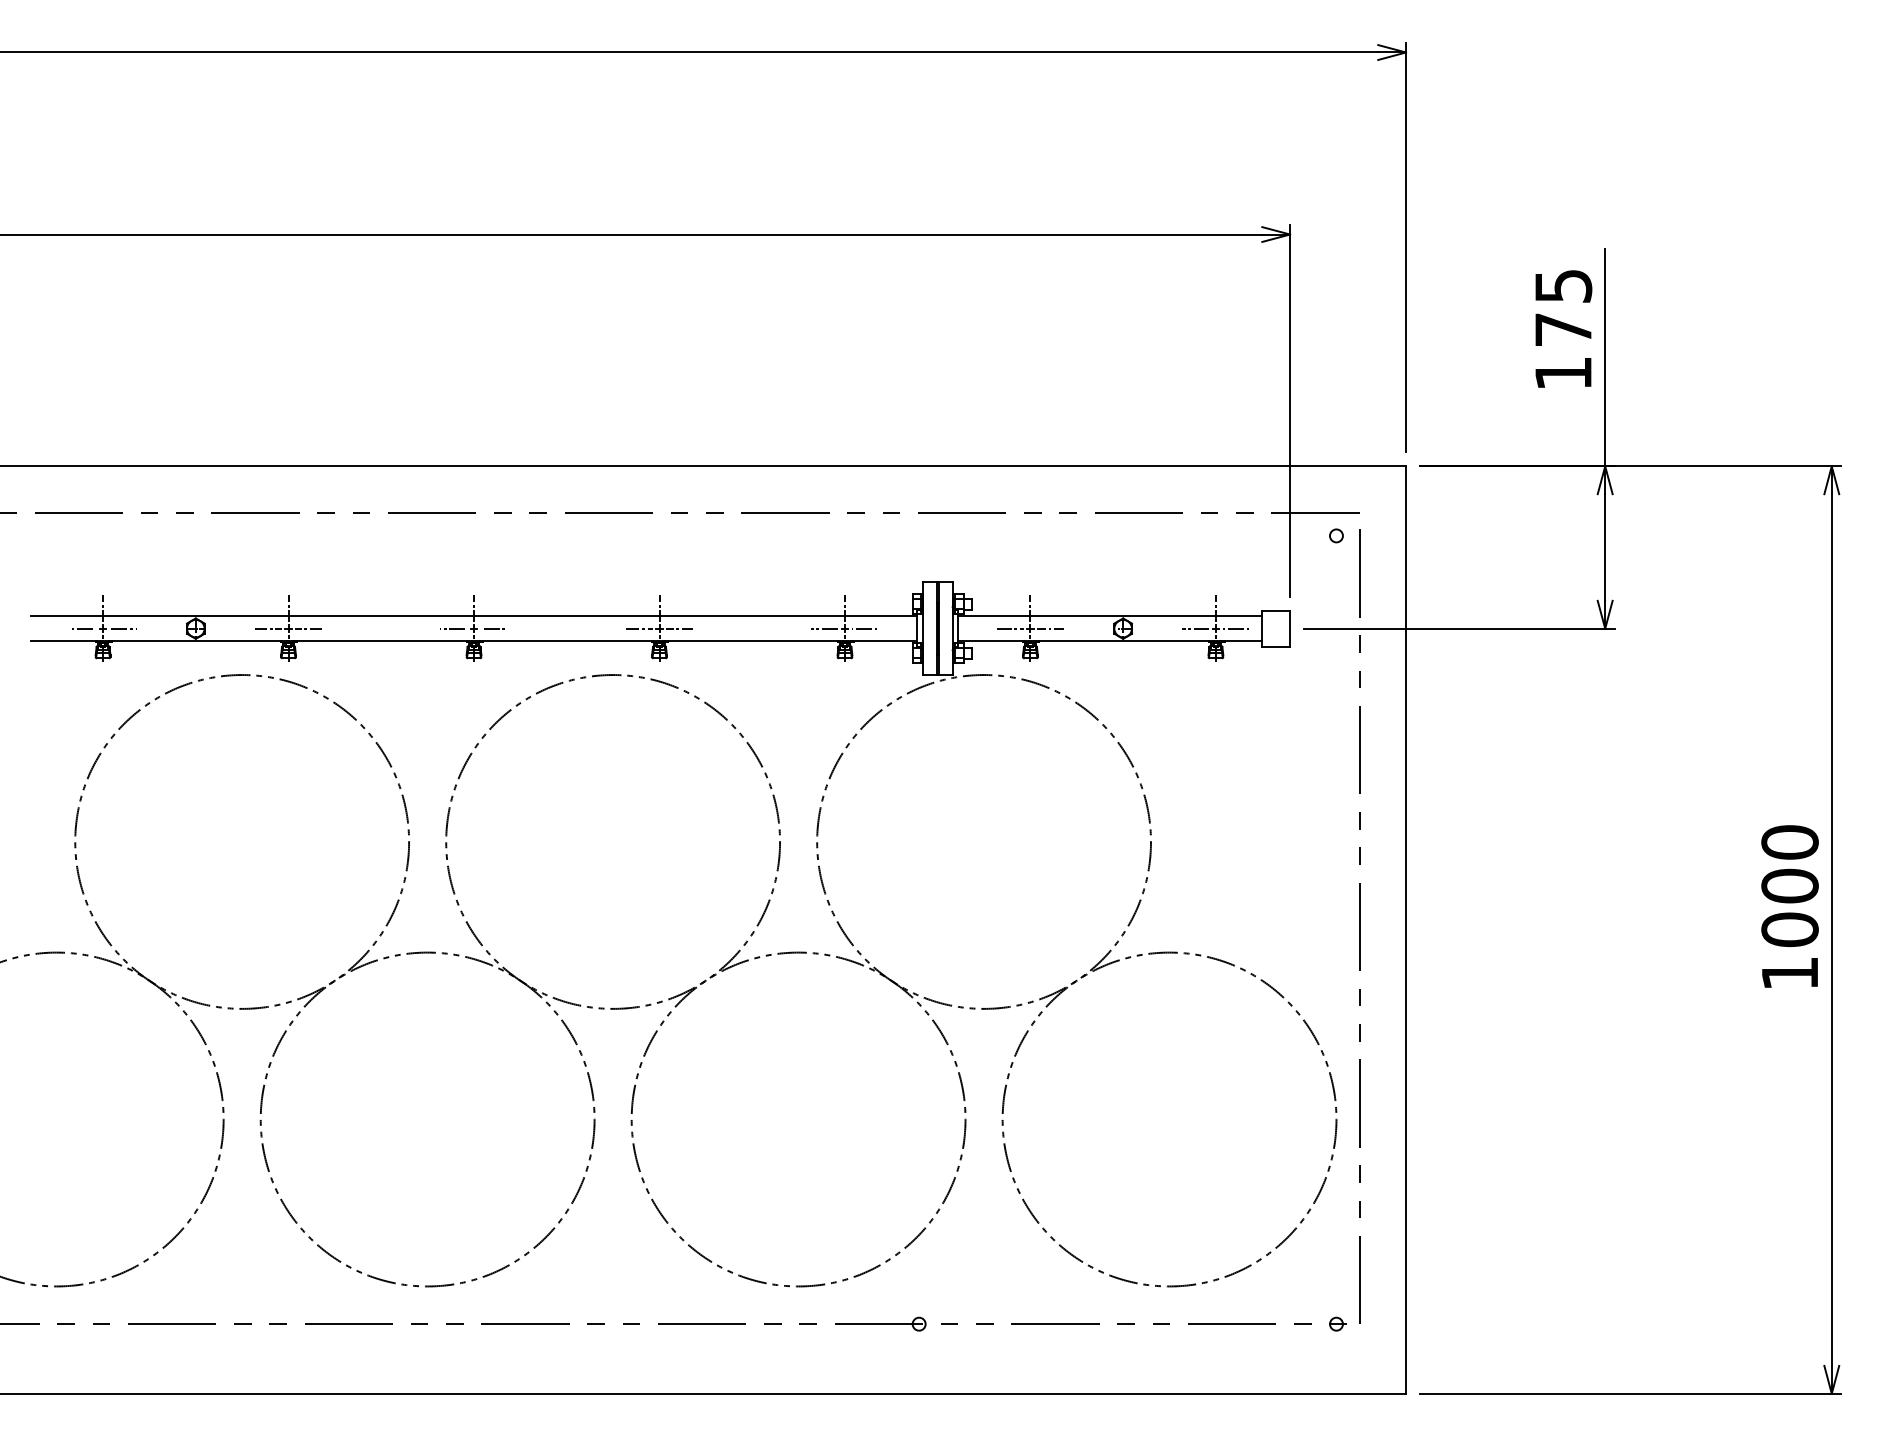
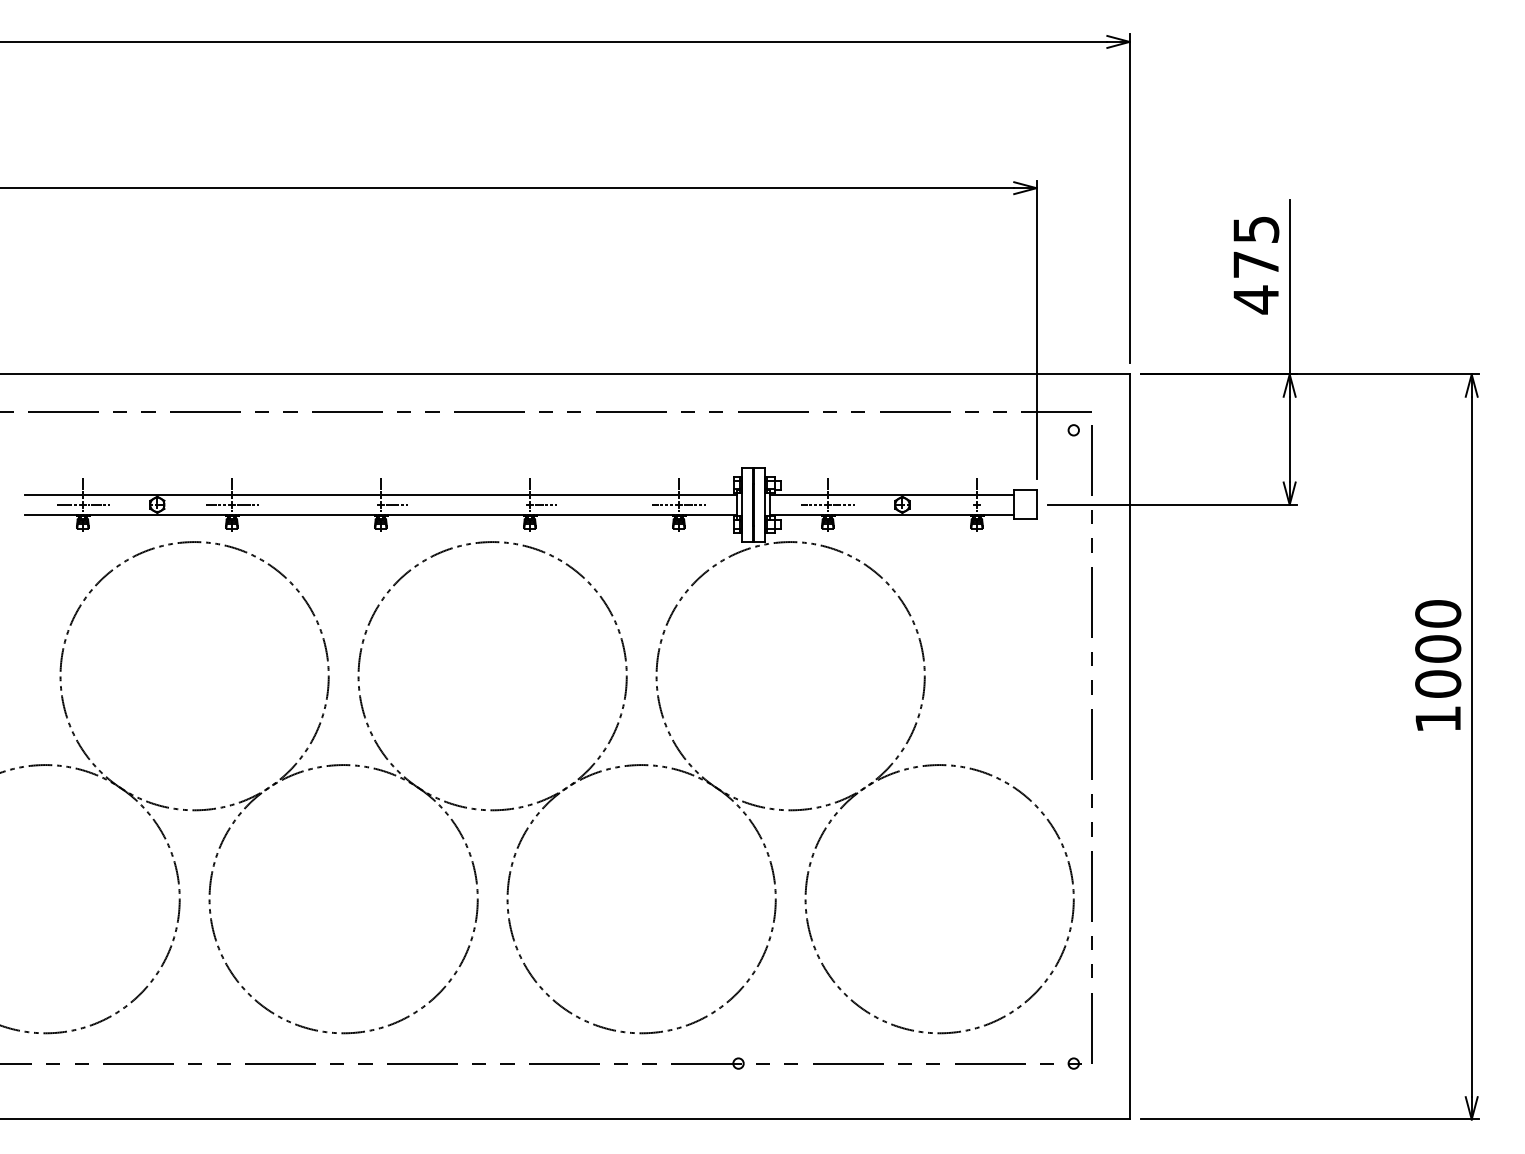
text: (1563, 373) -> (1256, 299), 175 -> 475
line: (453, 628) -> (364, 504), removed
line: (638, 628) -> (513, 504), removed
line: (1195, 628) -> (960, 504), removed
line: (1235, 628) -> (992, 504), removed
text: (1789, 906) -> (1437, 665), moved

